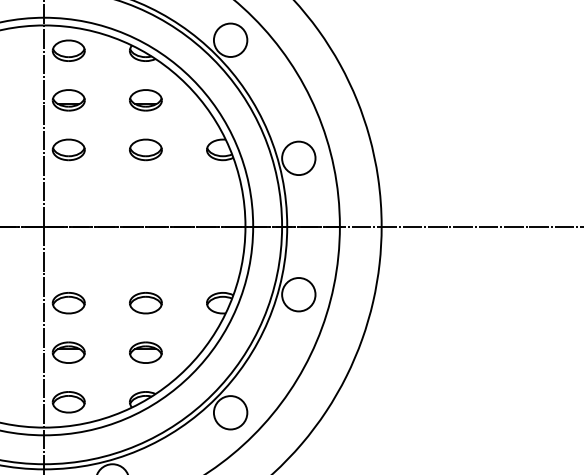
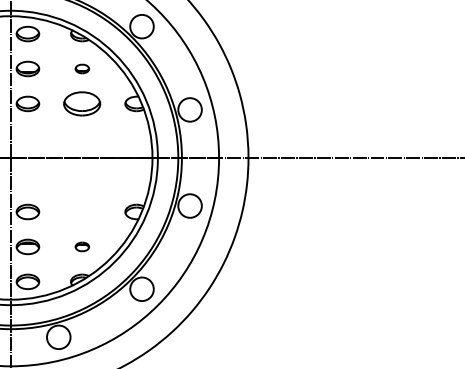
part: (146, 99) -> (82, 68), size x0.6
part: (146, 149) -> (82, 103), size x1.6
part: (146, 302) -> (82, 211), removed
part: (146, 352) -> (82, 246), size x0.6

